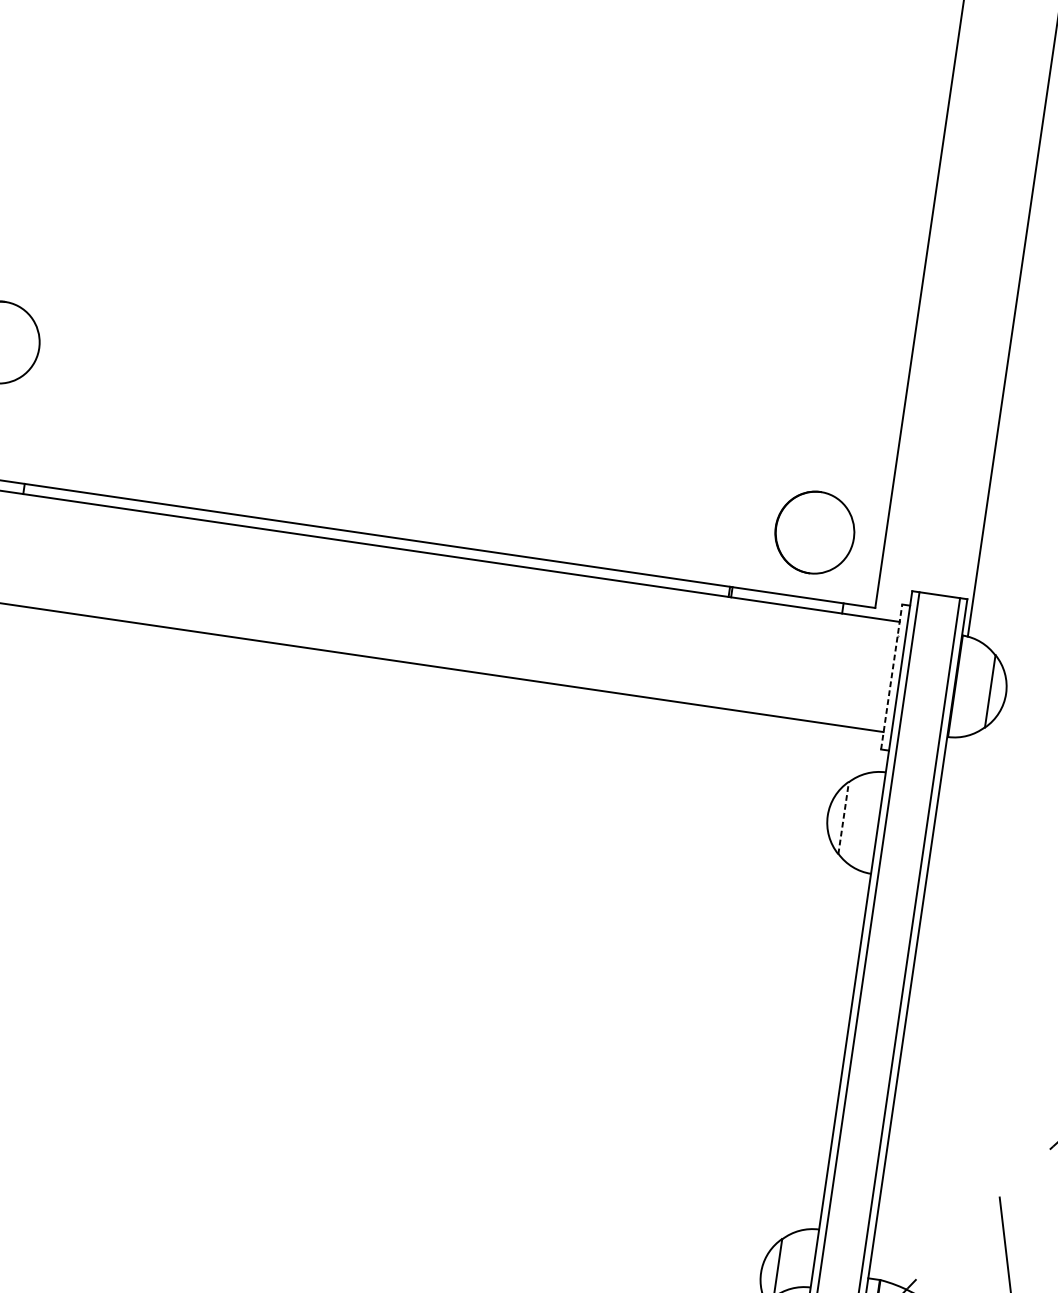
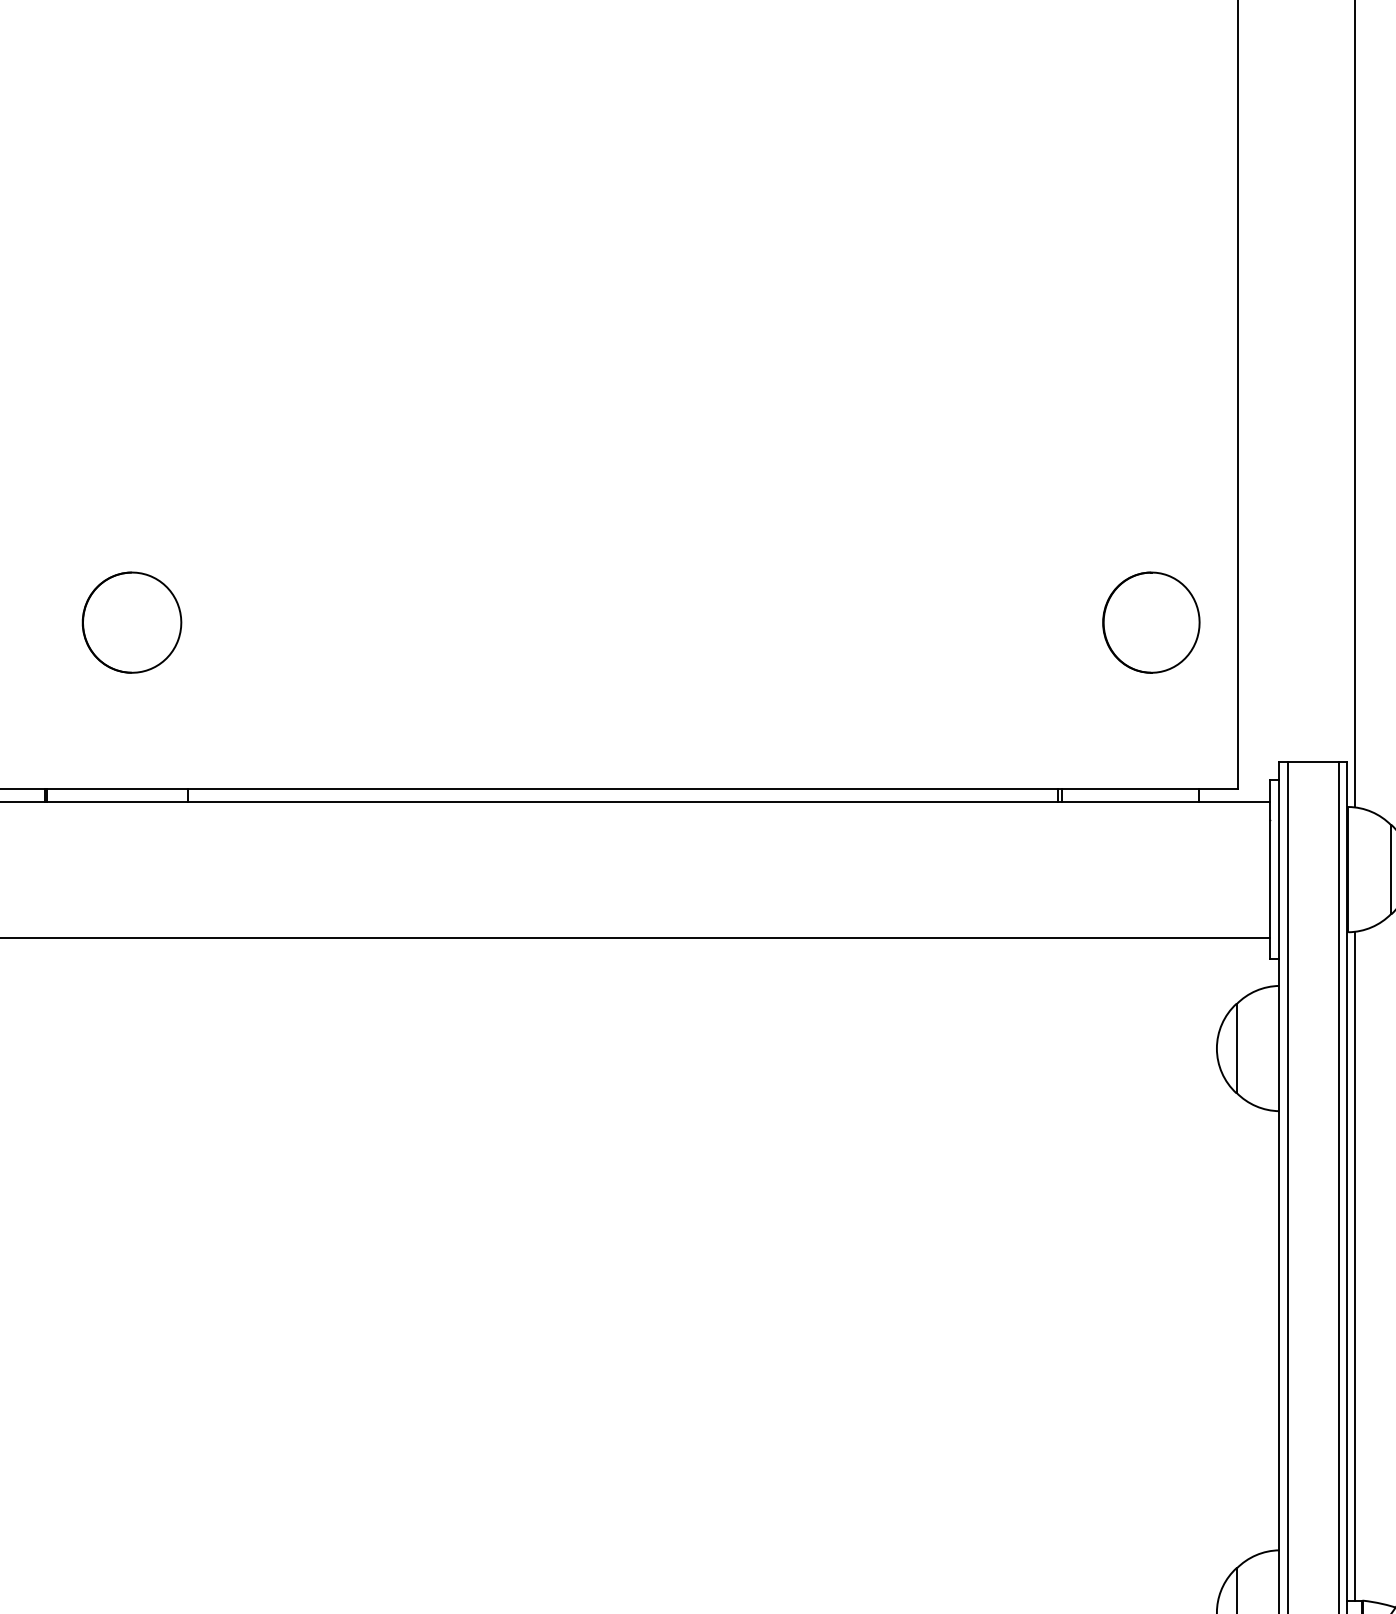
part: (814, 532) -> (1151, 622), moved
line: (891, 676) -> (1269, 869), dashed -> solid
line: (843, 817) -> (1236, 1048), dashed -> solid
line: (913, 1007) -> (1354, 1265), added

